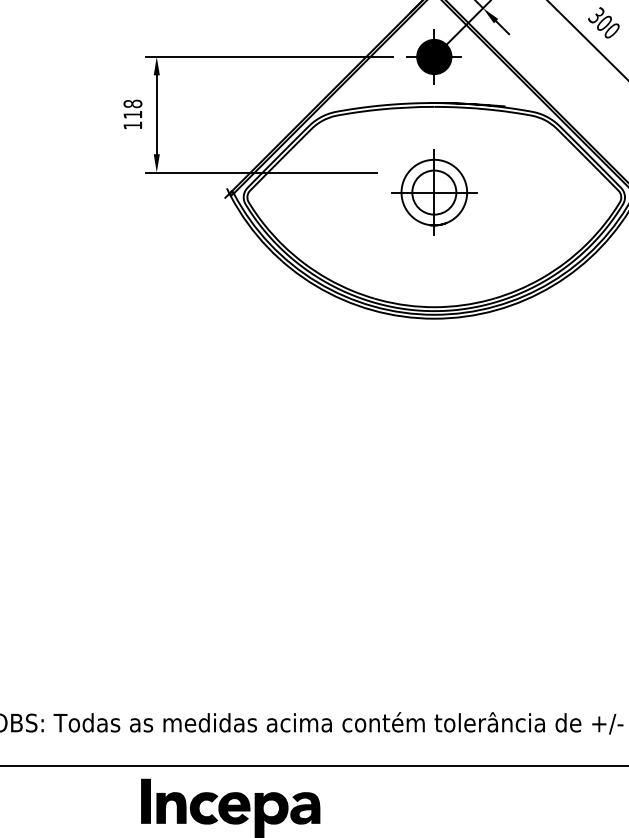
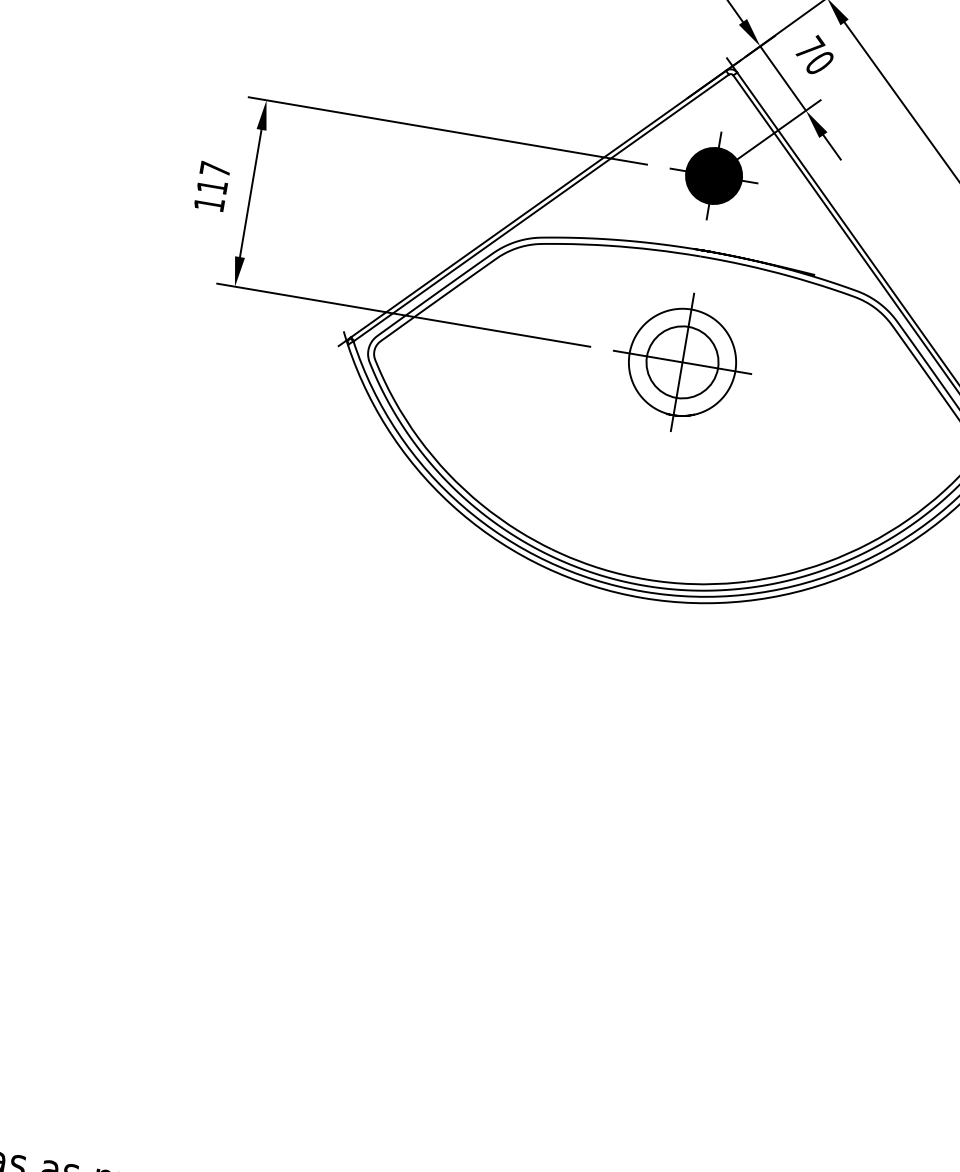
text: (132, 103) -> (214, 168), 118 -> 117
part: (434, 192) -> (682, 362), moved

